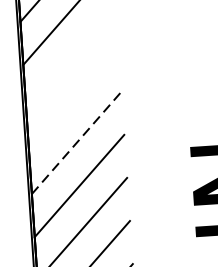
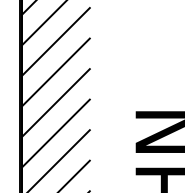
line: (70, 57) -> (55, 42), added
line: (73, 99) -> (55, 72), added
line: (77, 142) -> (56, 102), dashed -> solid

